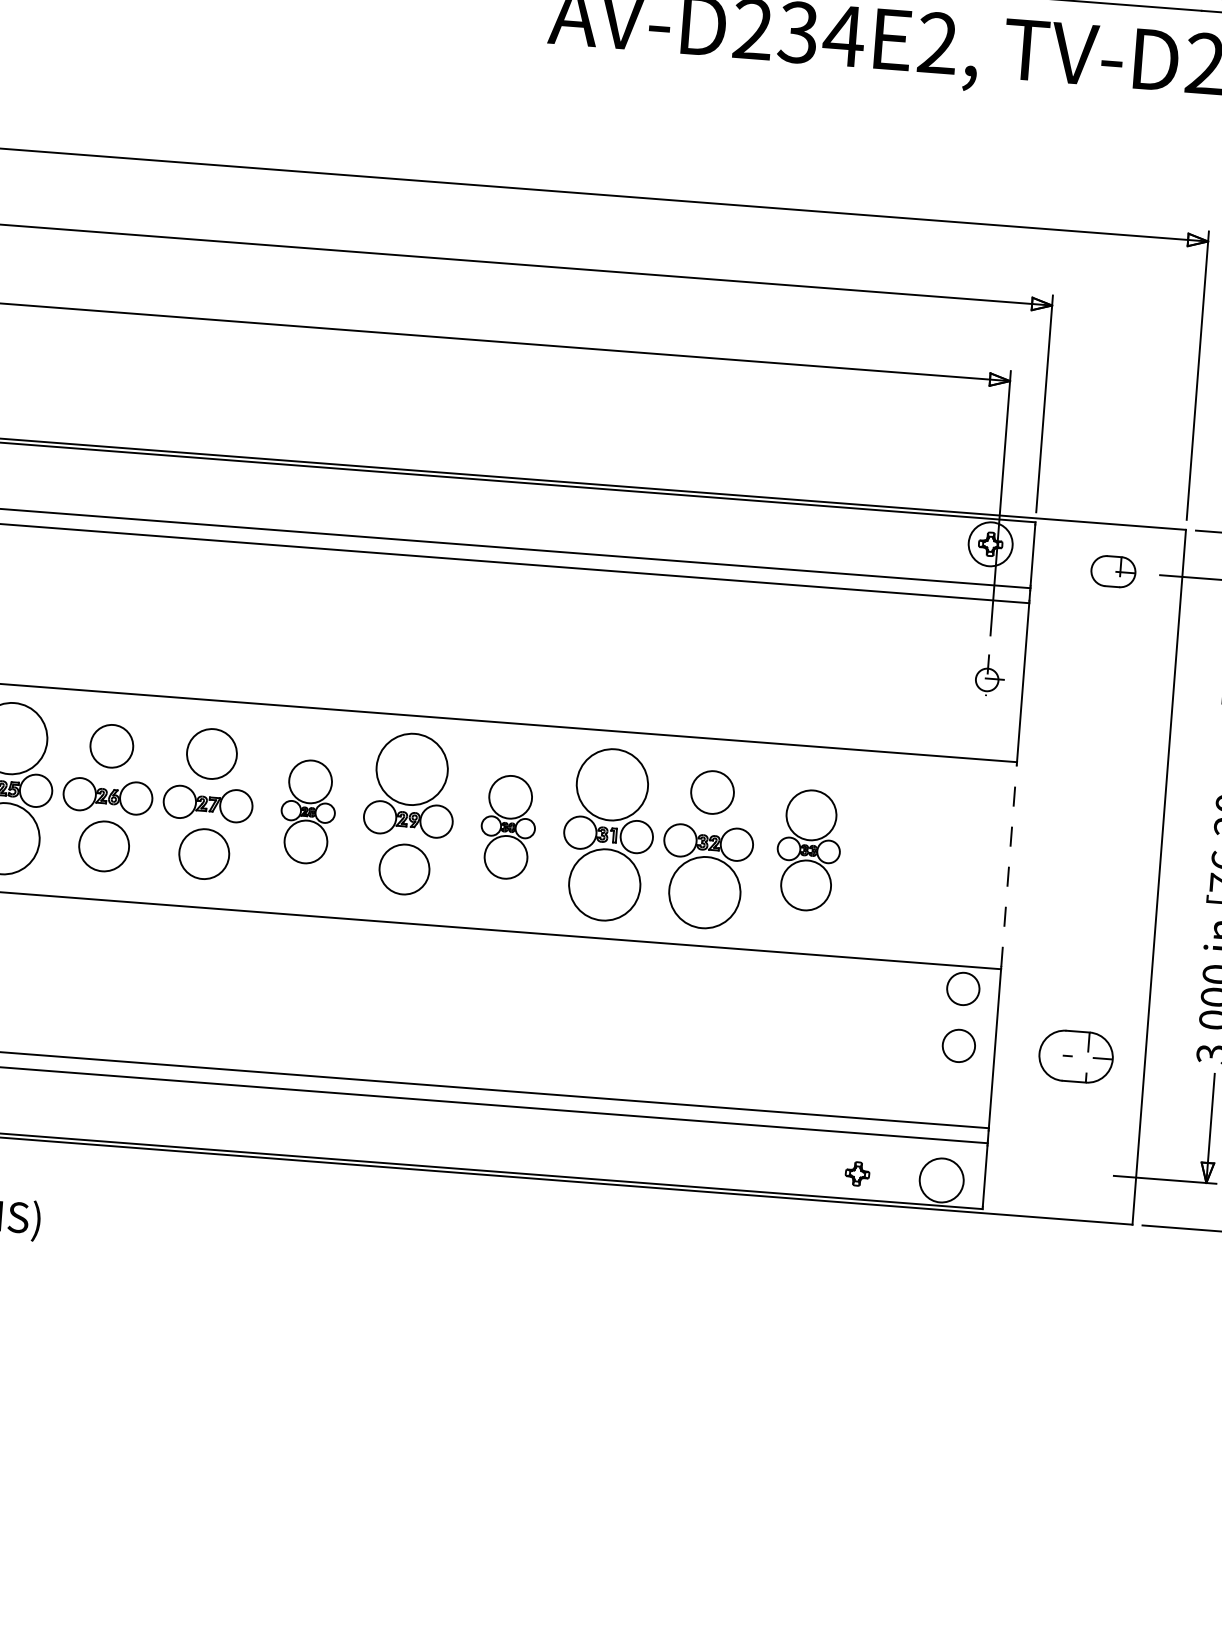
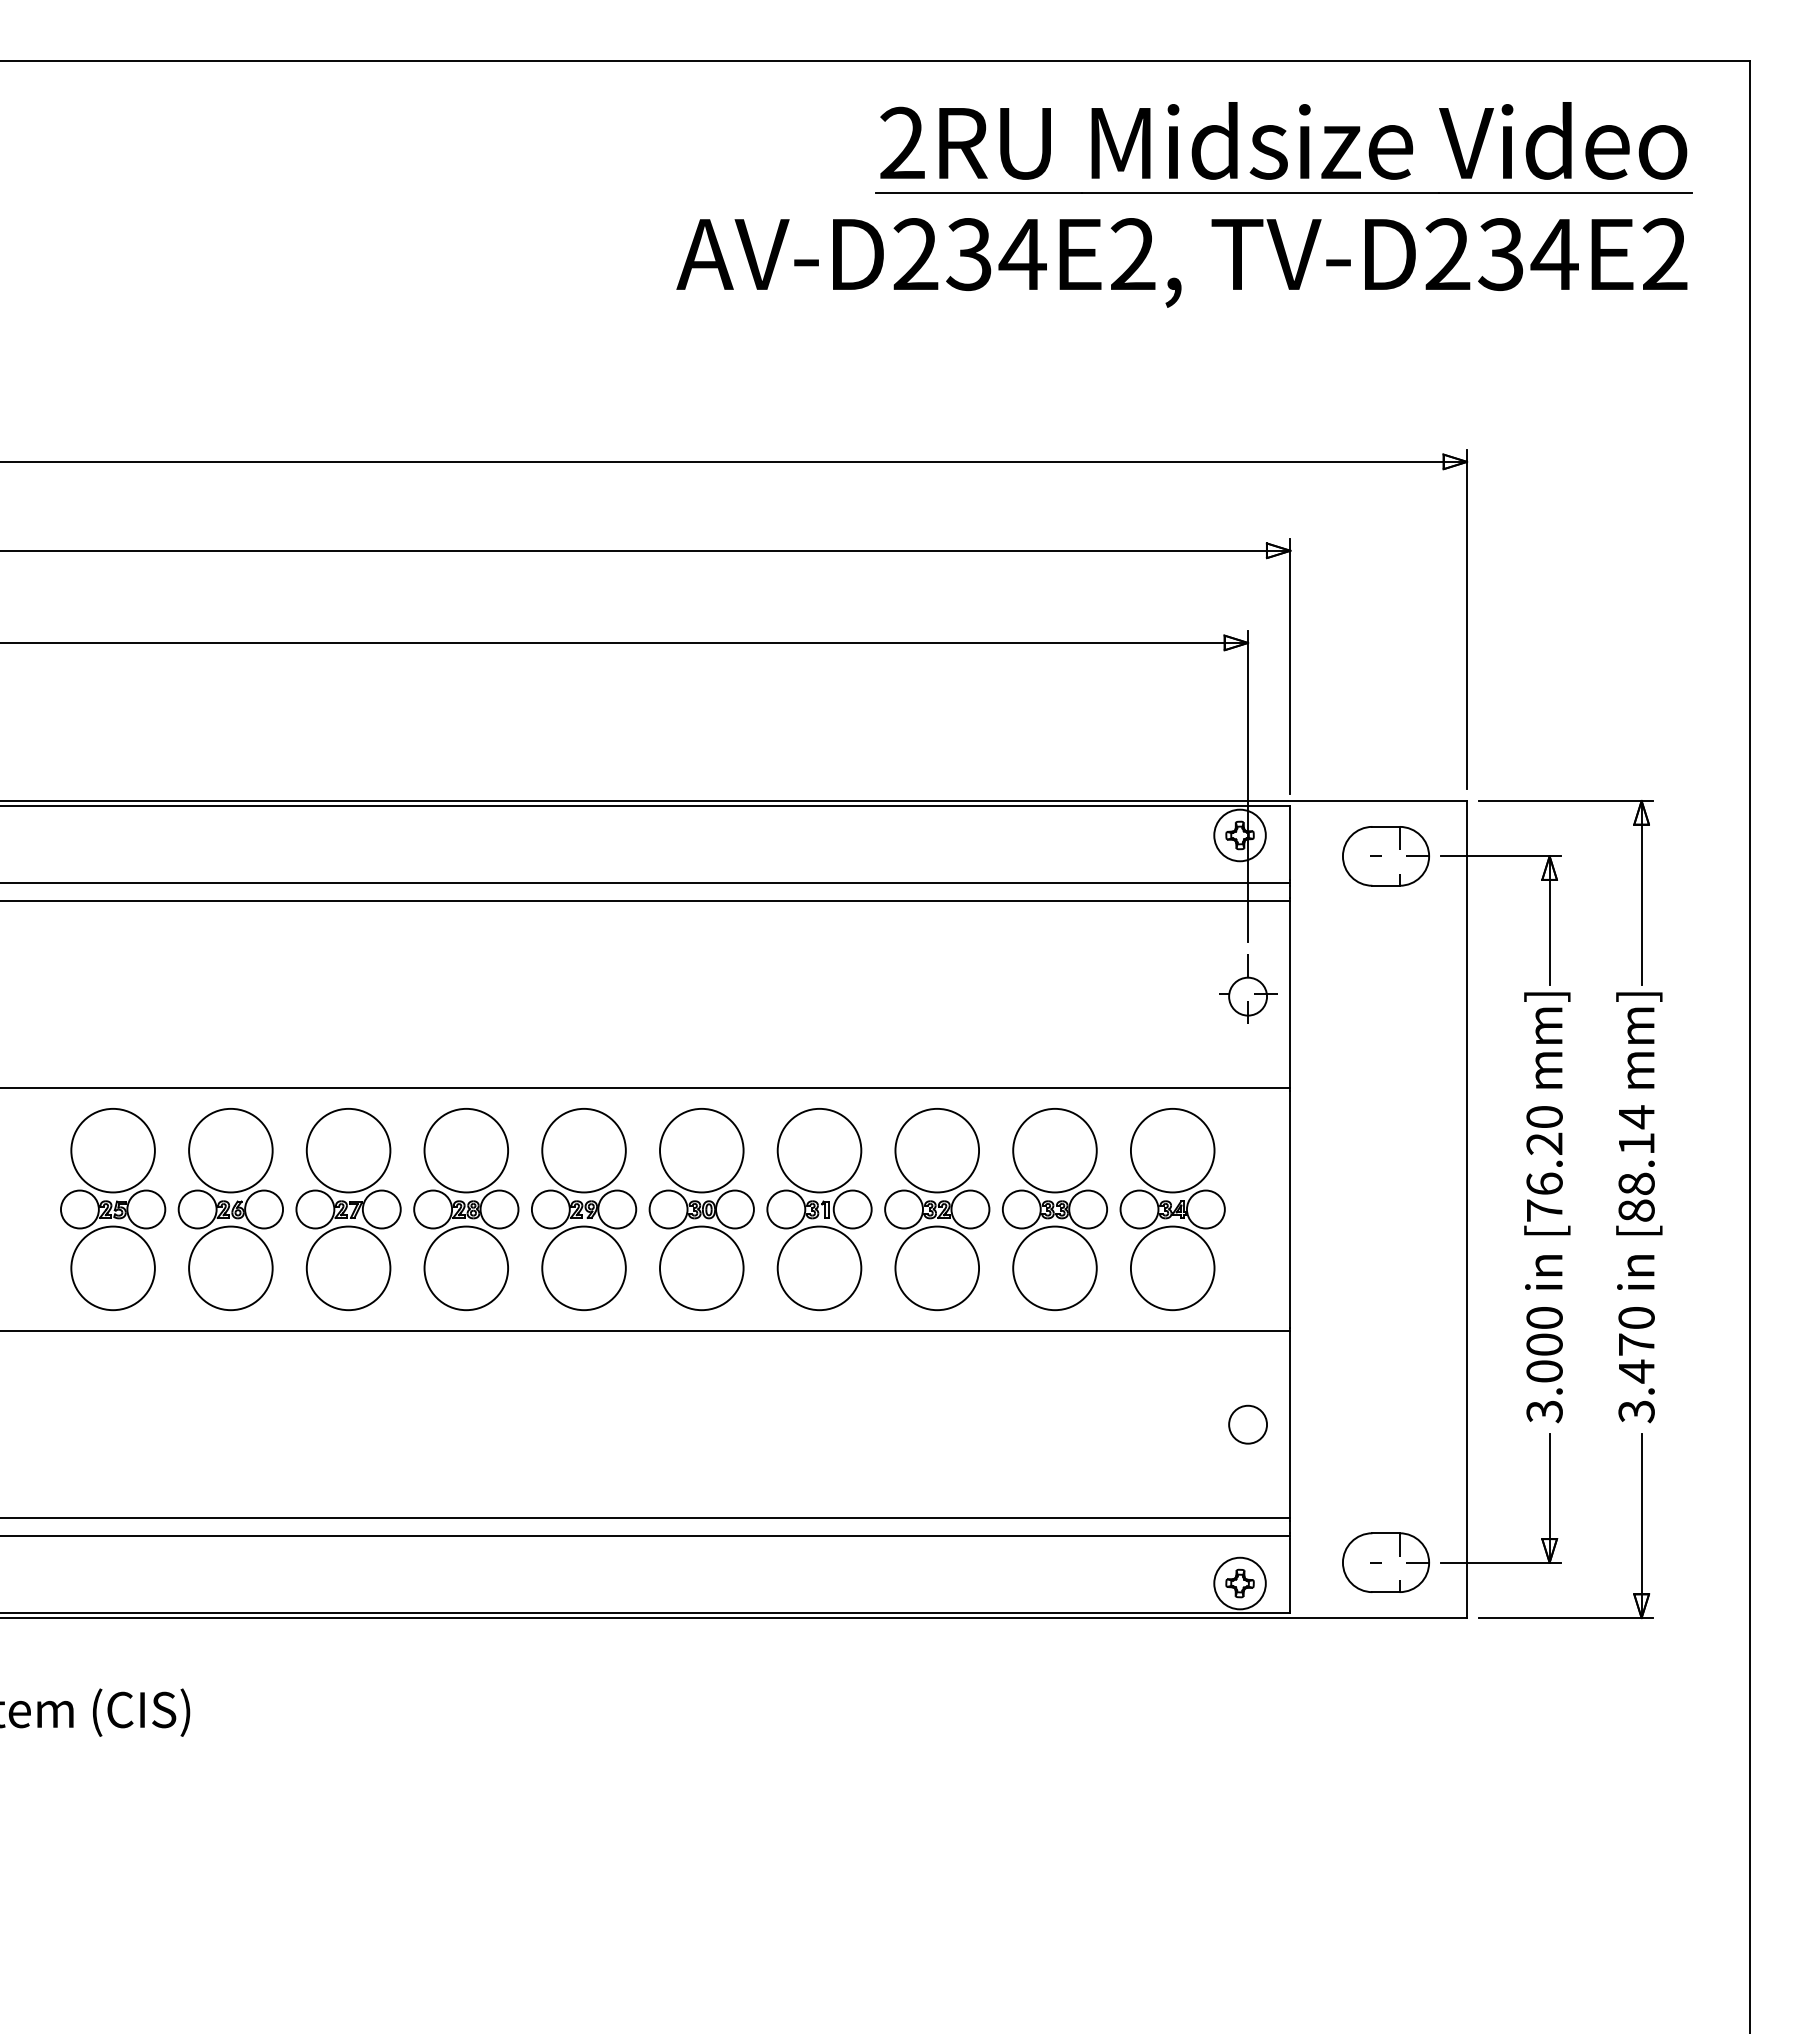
part: (1112, 571) -> (1385, 856), size x1.67
part: (987, 675) -> (1248, 988), size x1.43
circle: (111, 746) -> (230, 1150), size x1.67
circle: (211, 753) -> (348, 1150), size x1.43
circle: (712, 792) -> (937, 1150), size x1.67
part: (308, 811) -> (466, 1209), size x1.67
part: (508, 827) -> (701, 1209), size x1.67
circle: (103, 846) -> (230, 1268), size x1.43
part: (808, 850) -> (1054, 1209), size x1.43
circle: (204, 854) -> (348, 1268), size x1.43
part: (908, 857) -> (1172, 1209), added
line: (1009, 865) -> (1290, 1209), dashed -> solid
circle: (404, 869) -> (583, 1268), size x1.43
circle: (962, 988) -> (1247, 1357), removed
part: (1075, 1056) -> (1385, 1562), moved
part: (857, 1173) -> (1239, 1583), moved

